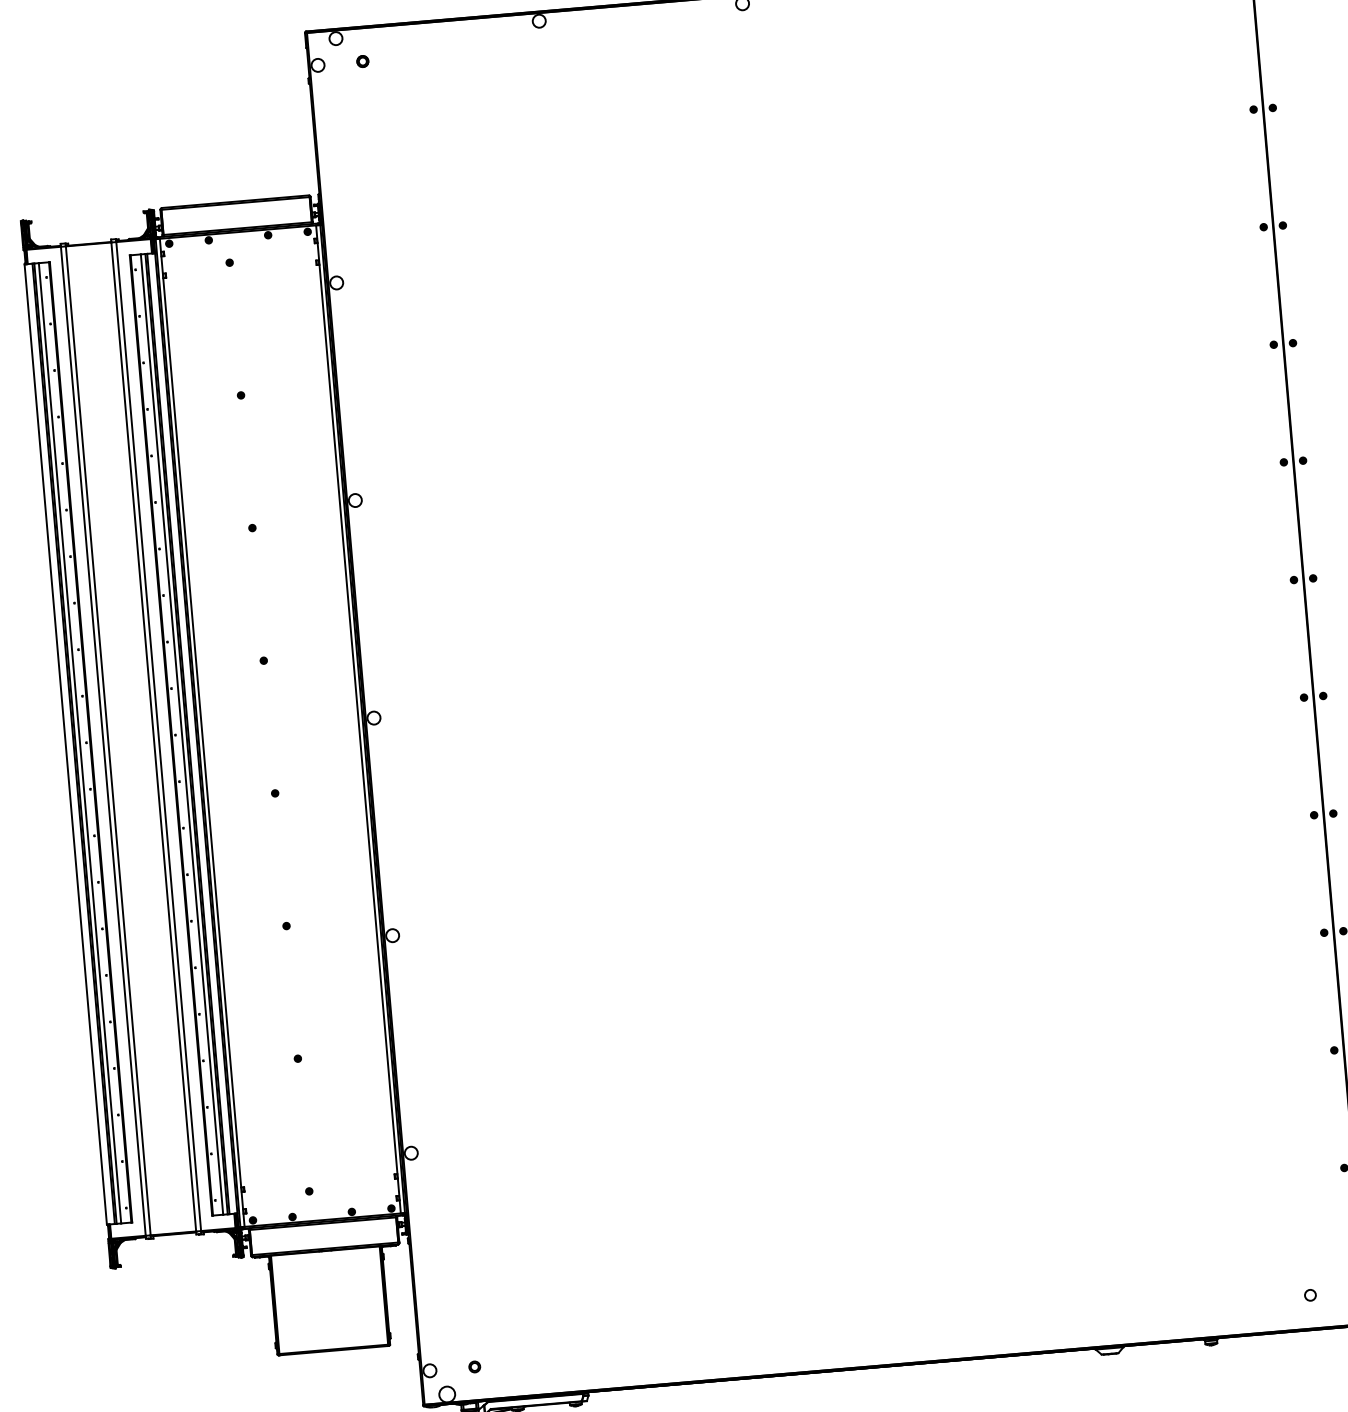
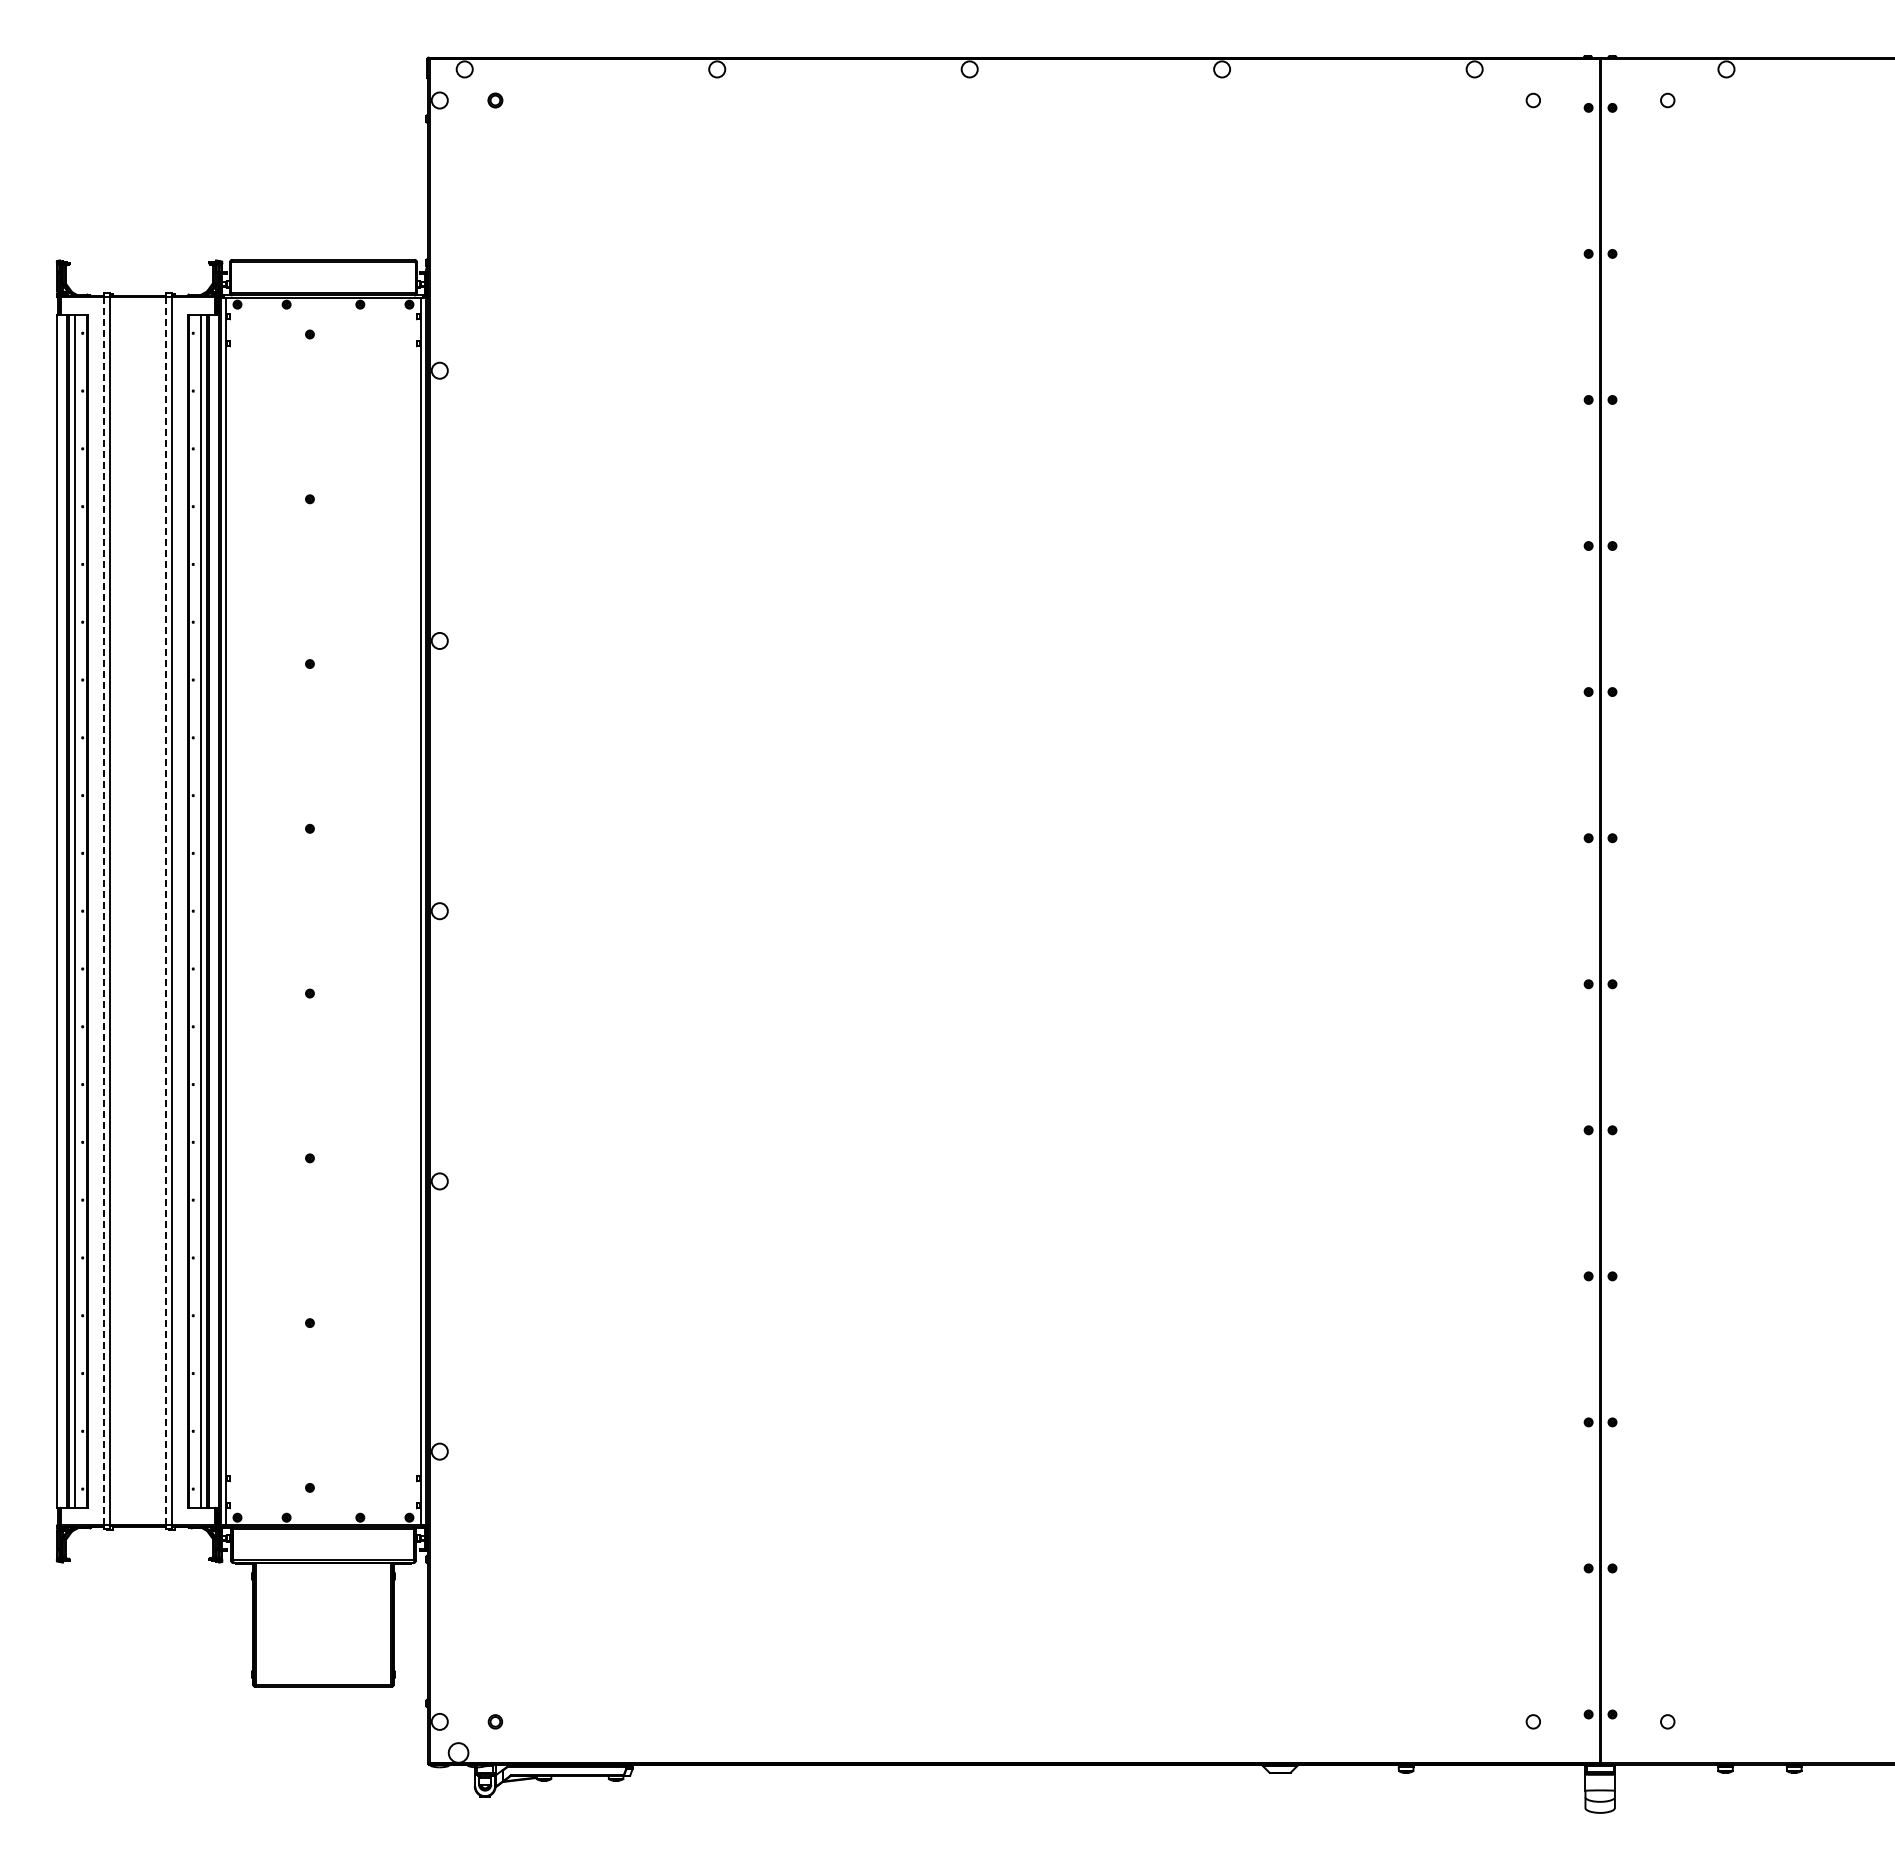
line: (153, 737) -> (166, 911), solid -> dashed
line: (103, 741) -> (103, 911), solid -> dashed

